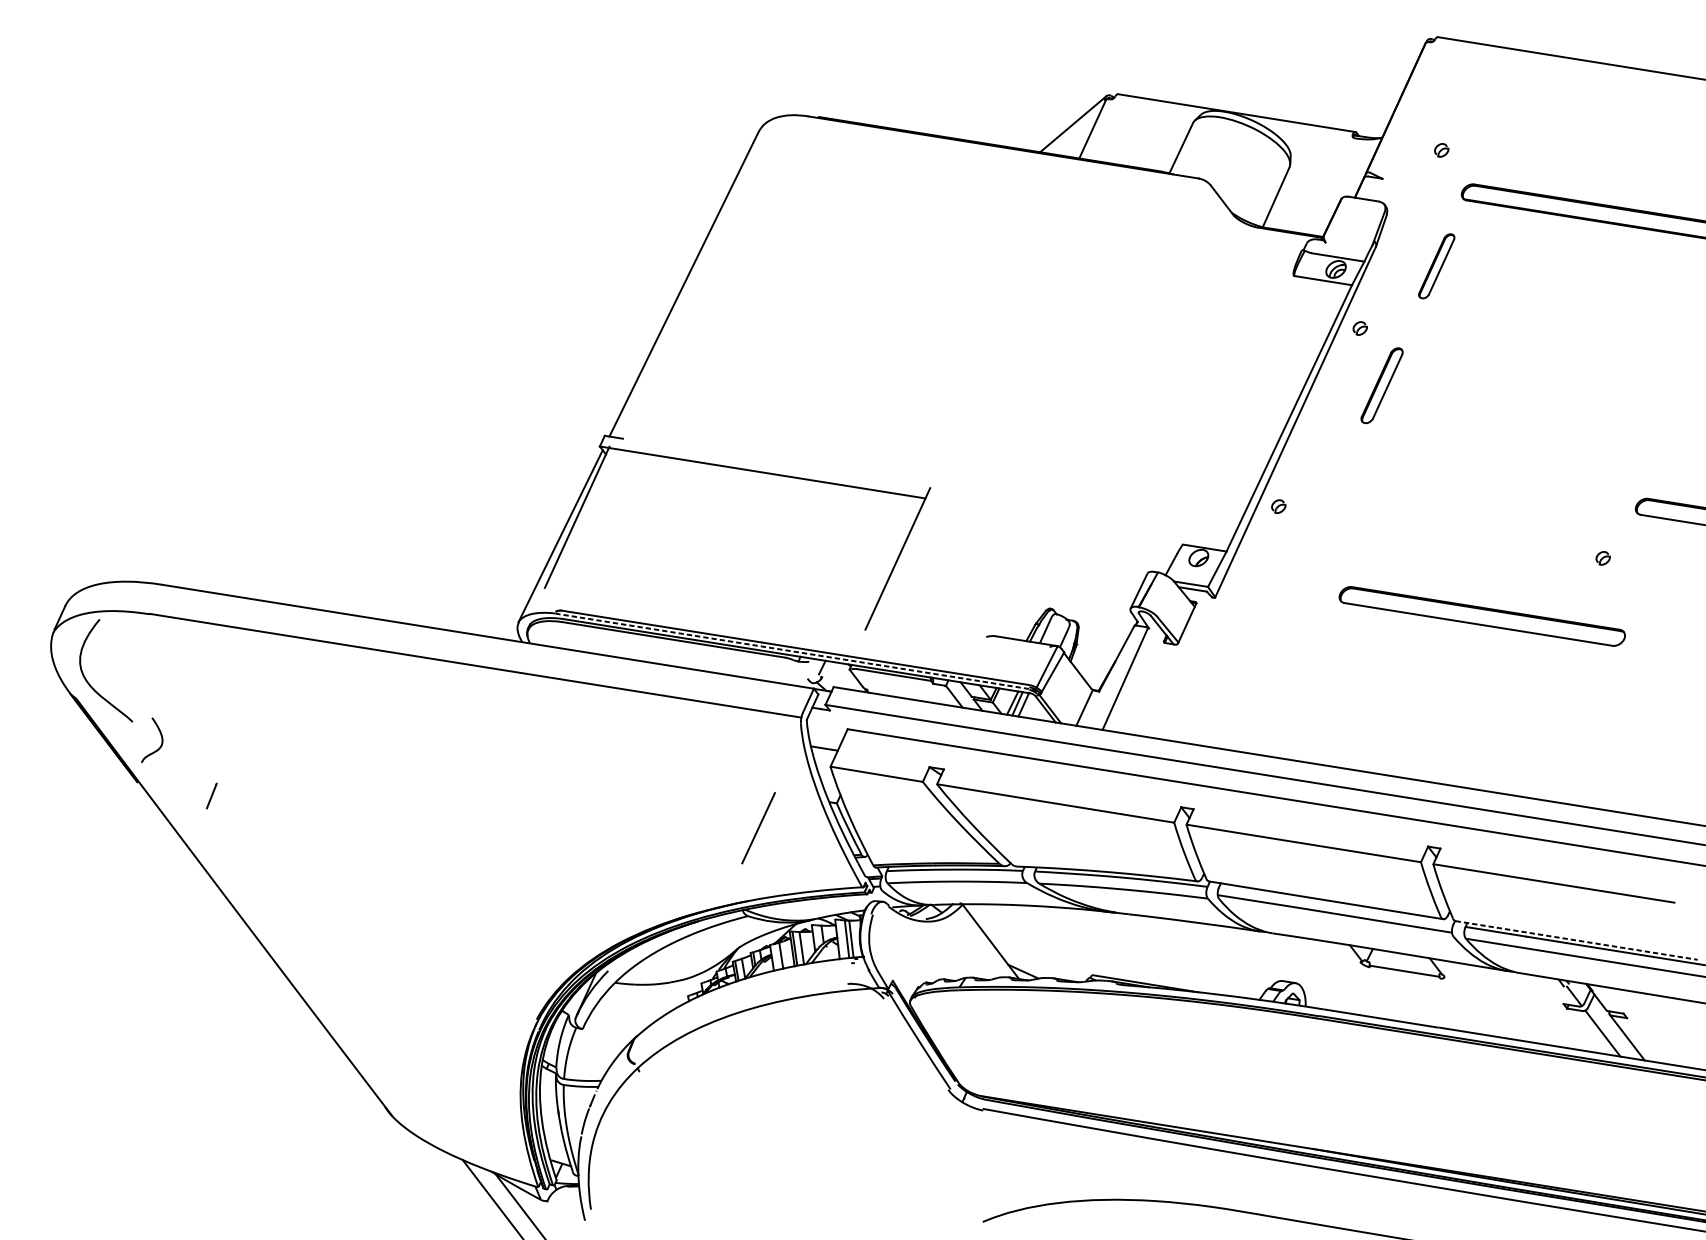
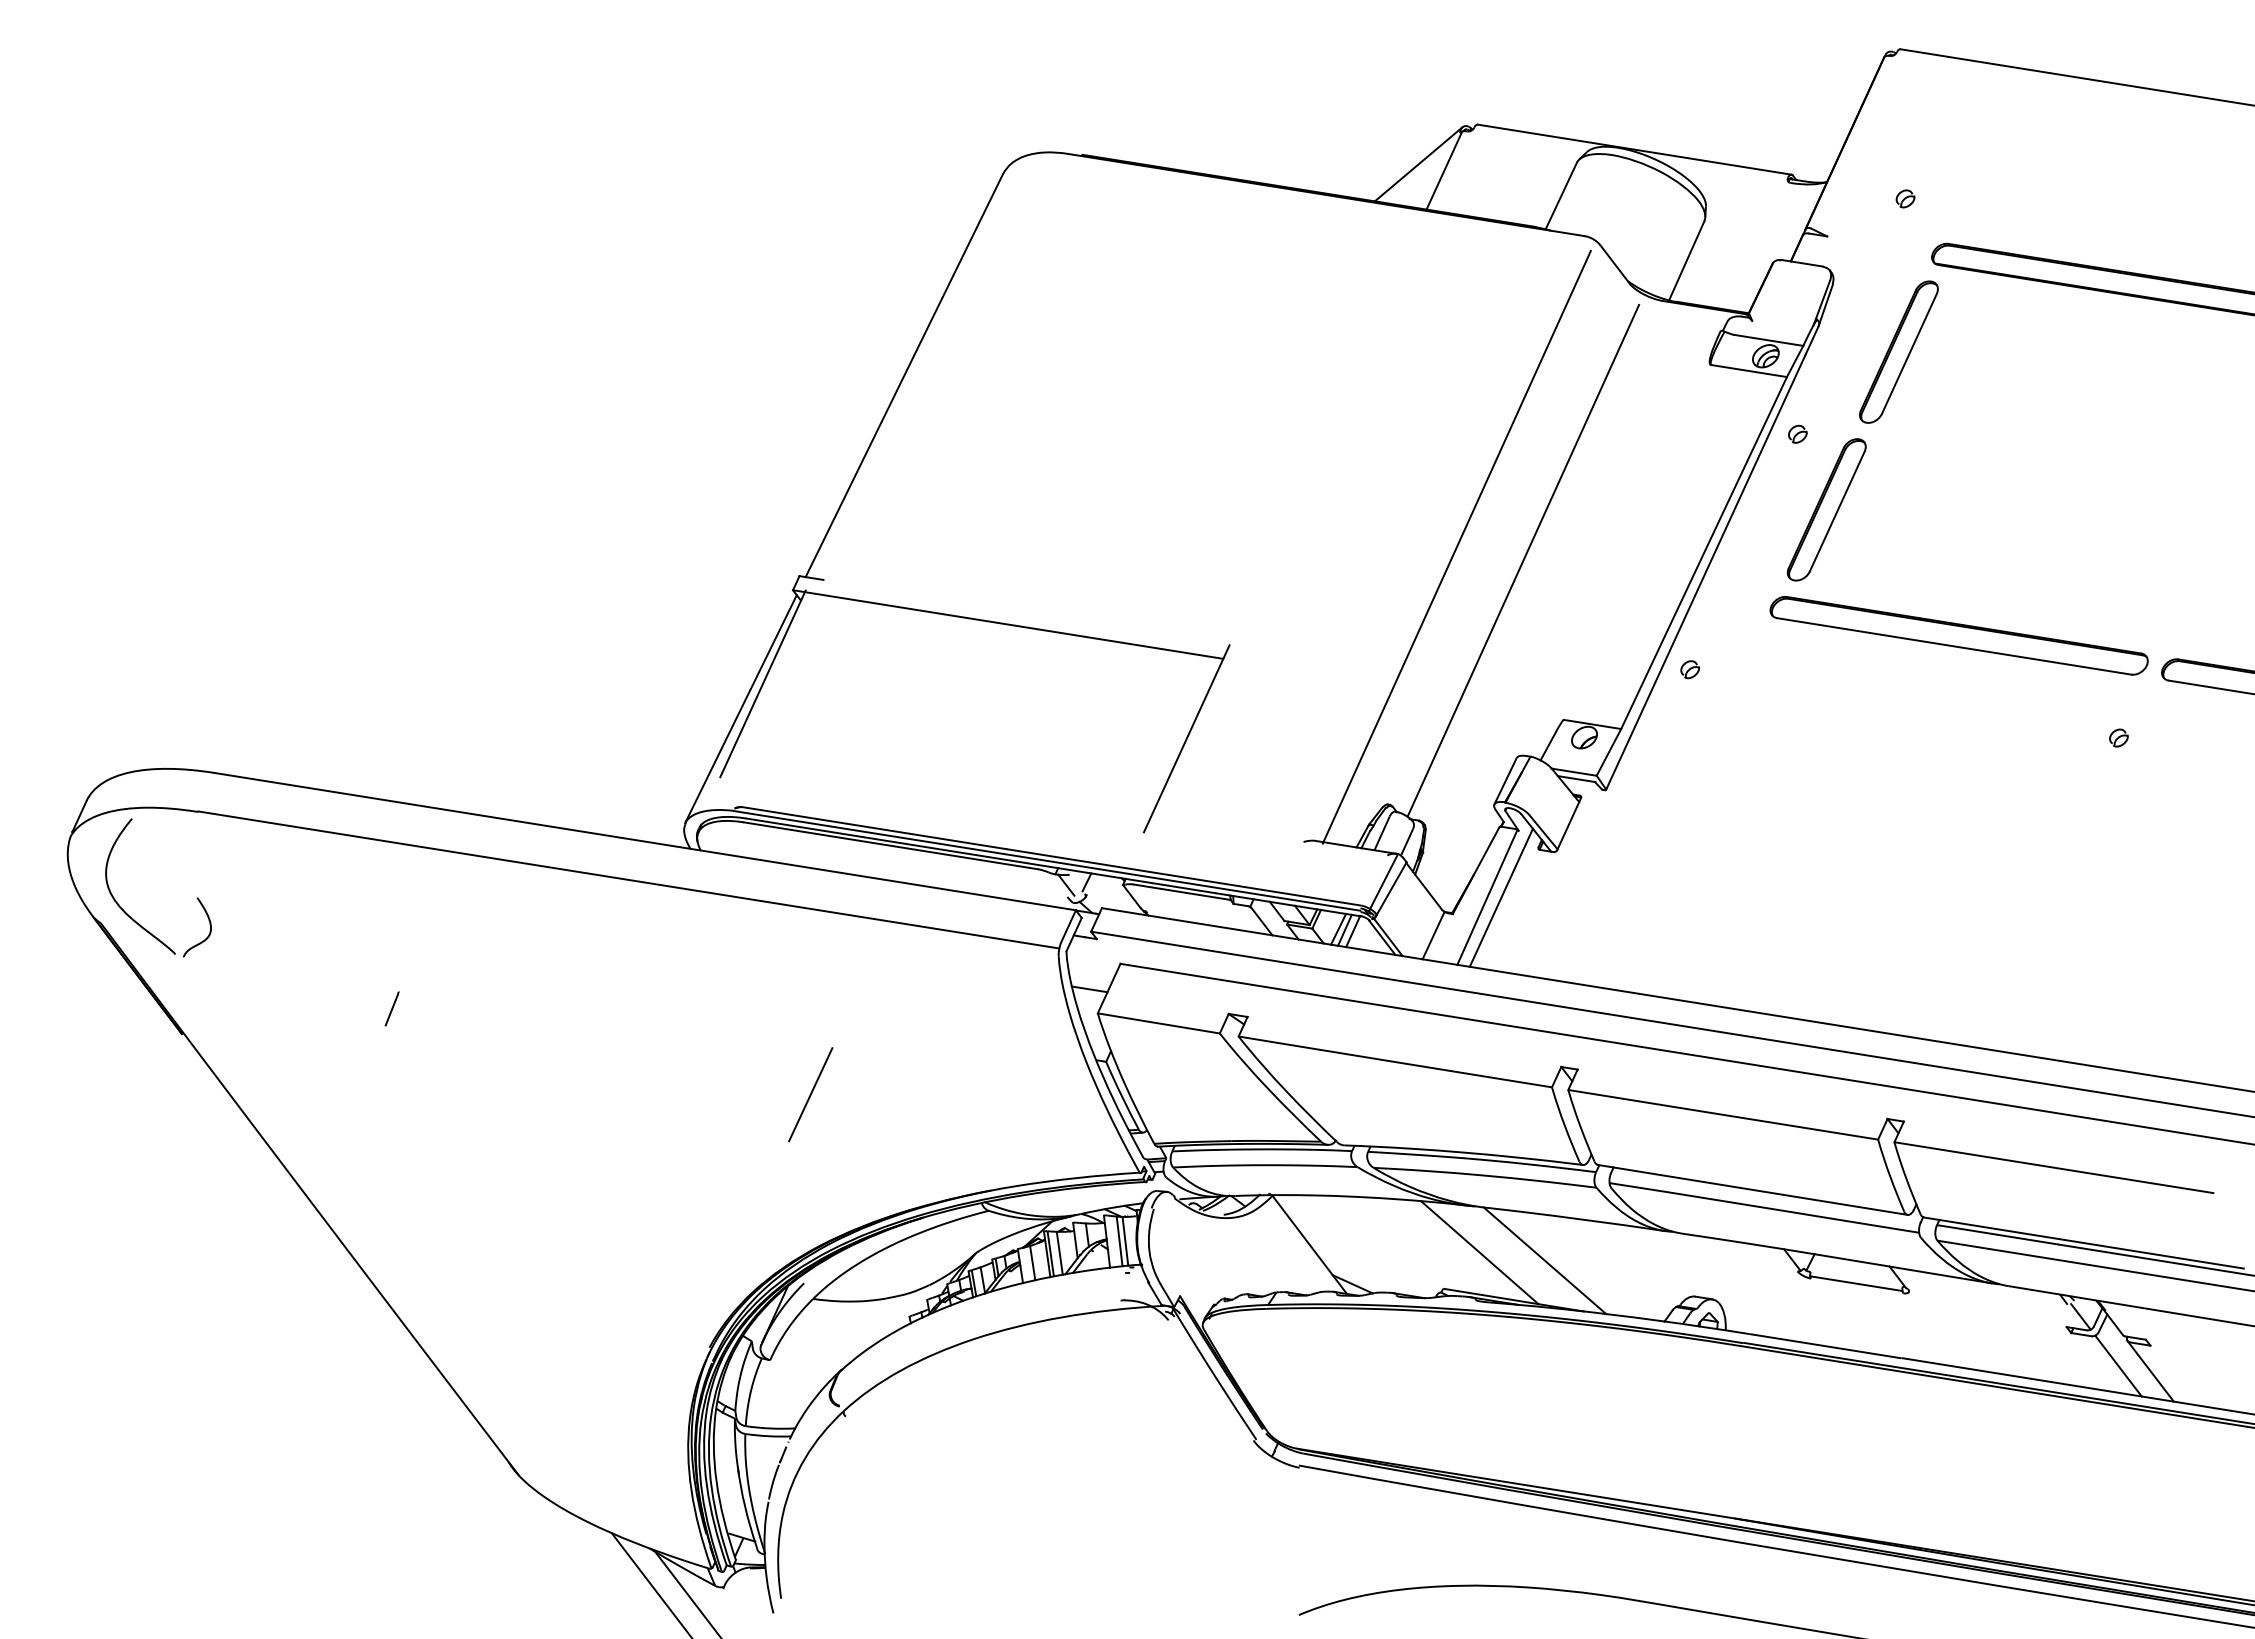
part: (1436, 265) -> (1898, 351), size x1.67
part: (1381, 385) -> (1826, 509), size x1.43
line: (1101, 414) -> (1456, 547), added
line: (1152, 424) -> (1523, 560), added
part: (1481, 616) -> (1958, 635), moved
line: (792, 651) -> (1047, 860), dashed -> solid
line: (806, 669) -> (1066, 884), added
line: (1135, 679) -> (1500, 897), added
curve: (161, 738) -> (209, 924), moved
line: (211, 795) -> (391, 1008), moved
line: (758, 828) -> (810, 1094), moved
line: (1576, 940) -> (2083, 1243), dashed -> solid
line: (1119, 947) -> (1479, 1252), added
line: (1168, 953) -> (1544, 1260), added

